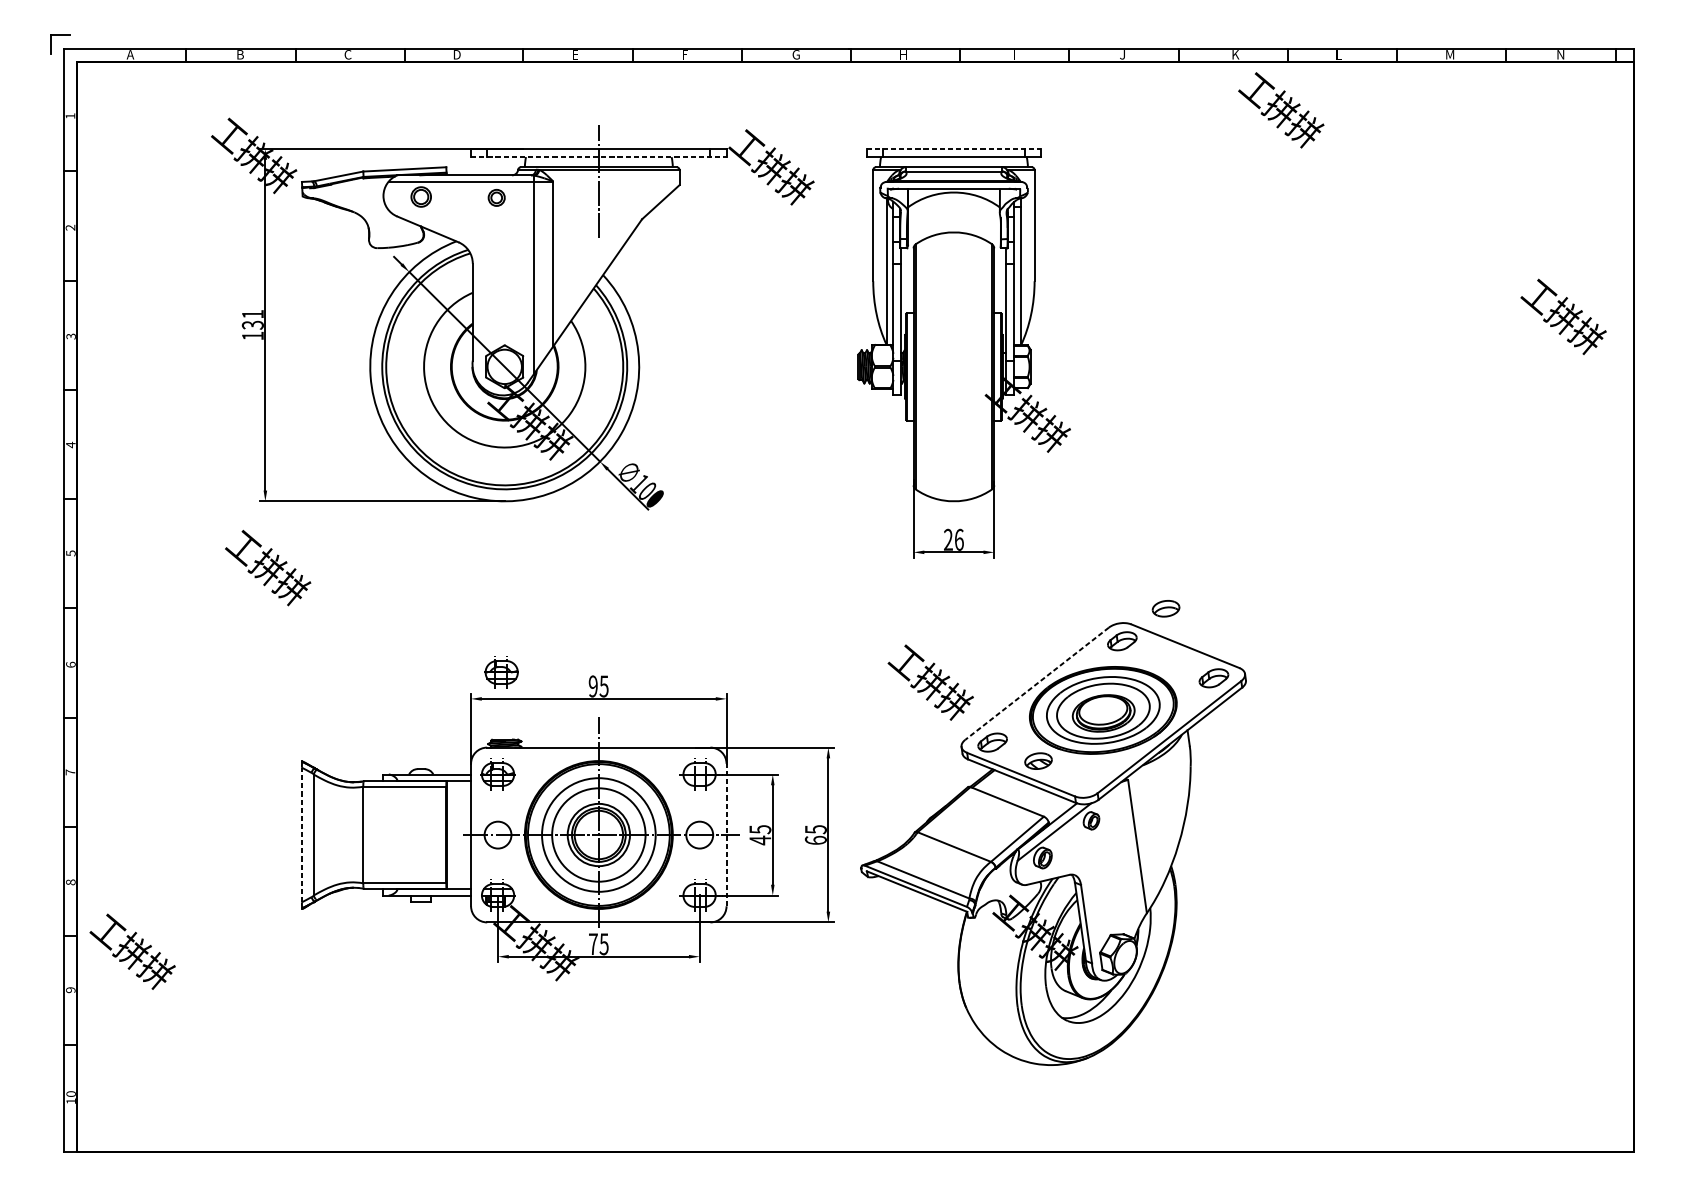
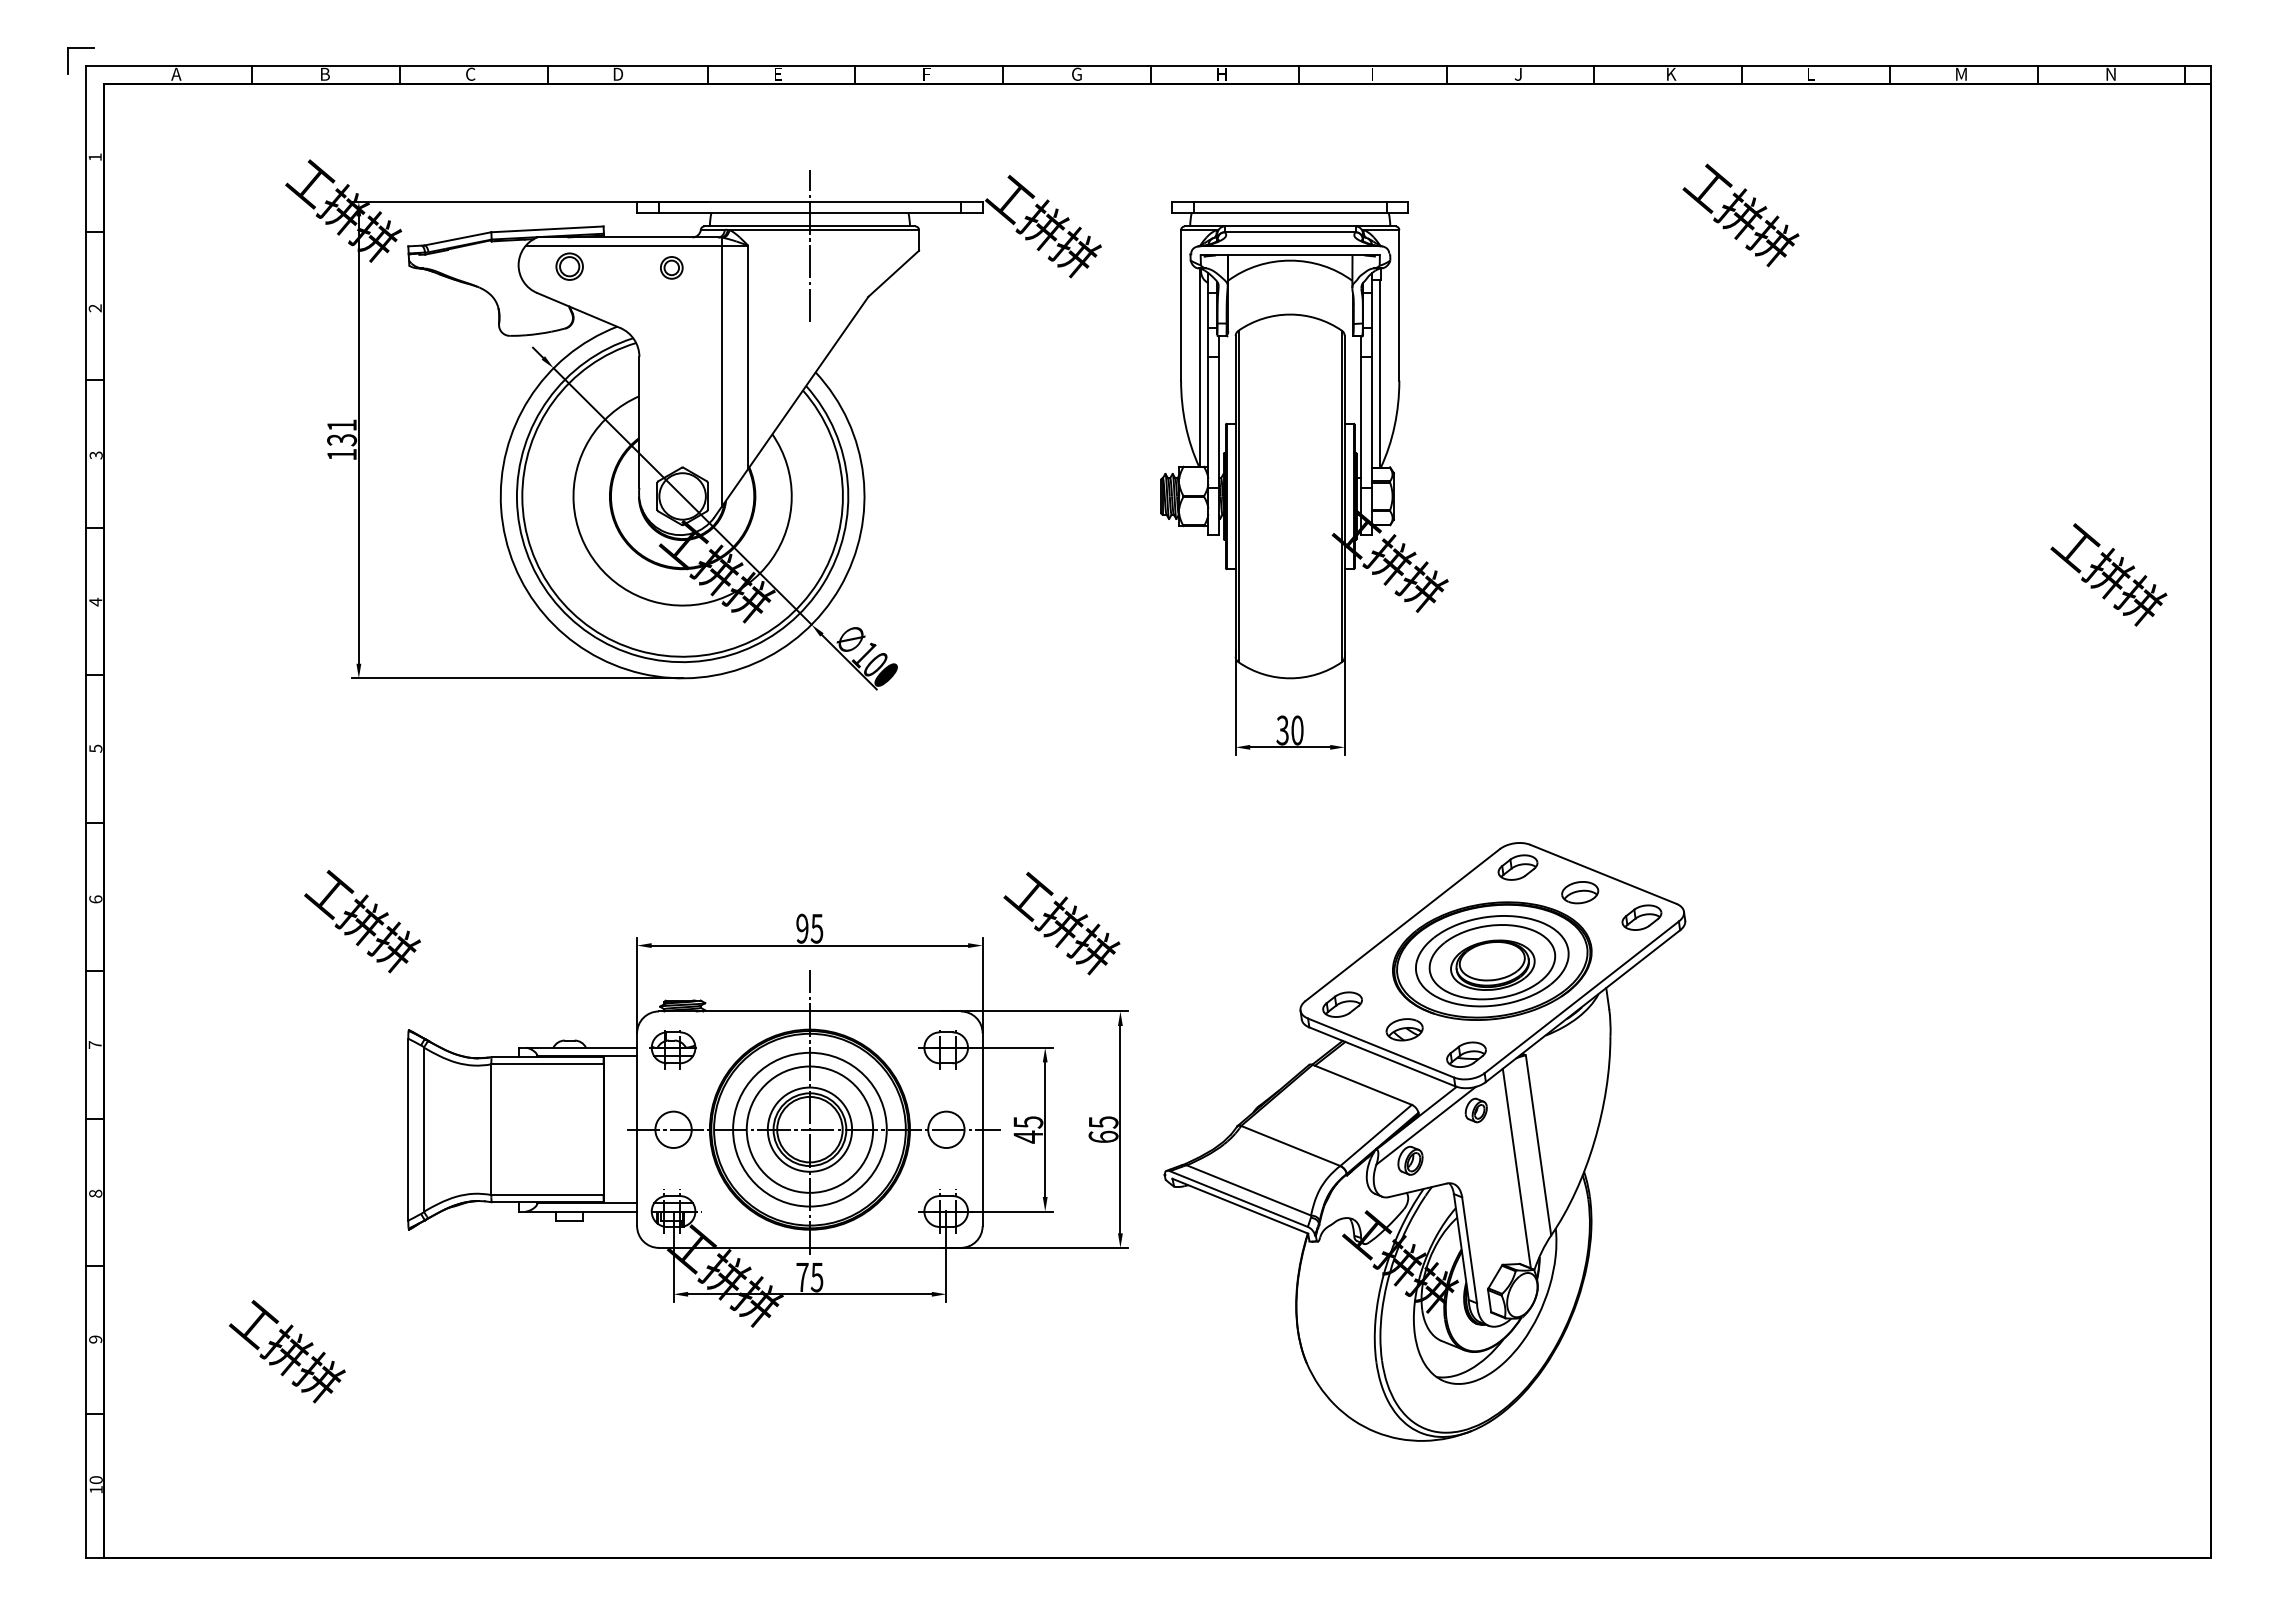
text: (1280, 110) -> (1740, 215), moved
line: (954, 148) -> (1290, 201), dashed -> solid
line: (598, 156) -> (809, 212), dashed -> solid
text: (1563, 316) -> (2108, 574), moved
text: (953, 539) -> (1289, 730), 26 -> 30
text: (268, 567) -> (362, 921), moved
part: (1166, 608) -> (1580, 892), moved
part: (500, 673) -> (677, 911), removed
text: (930, 682) -> (1061, 923), moved
line: (1036, 684) -> (1402, 925), dashed -> solid
part: (1084, 779) -> (1466, 1054), added
line: (302, 834) -> (408, 1129), dashed -> solid
line: (726, 834) -> (982, 1129), dashed -> solid
line: (1121, 863) -> (1516, 1168), added
text: (132, 951) -> (287, 1351), moved

